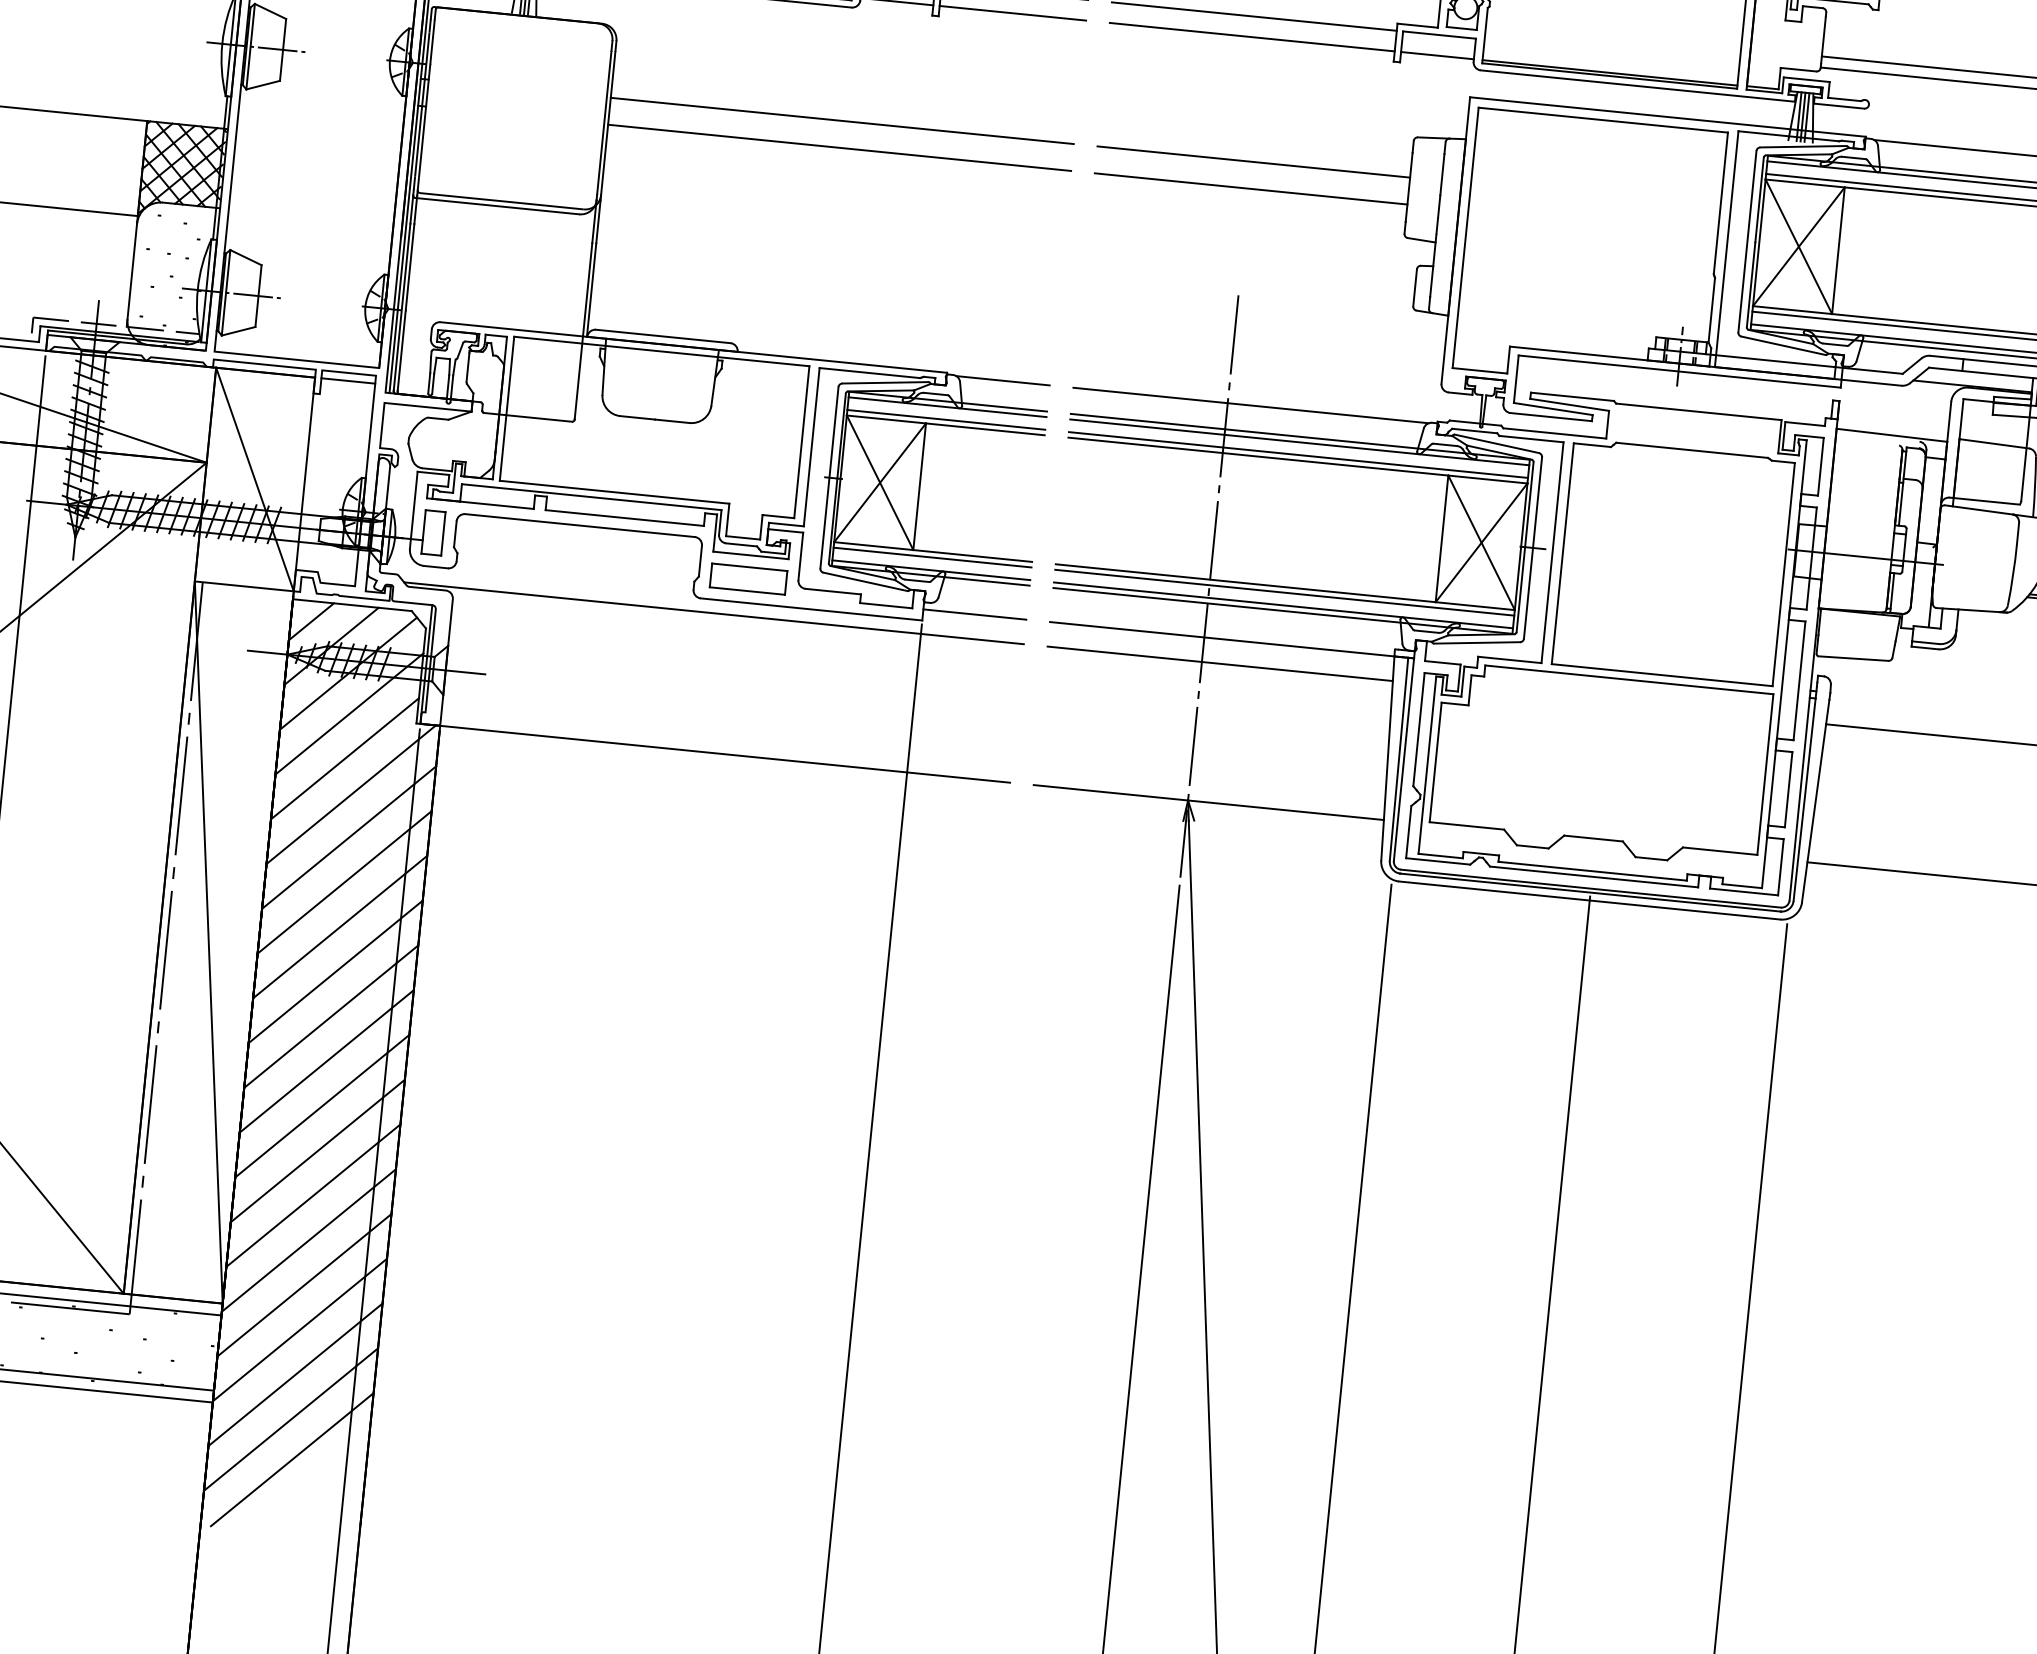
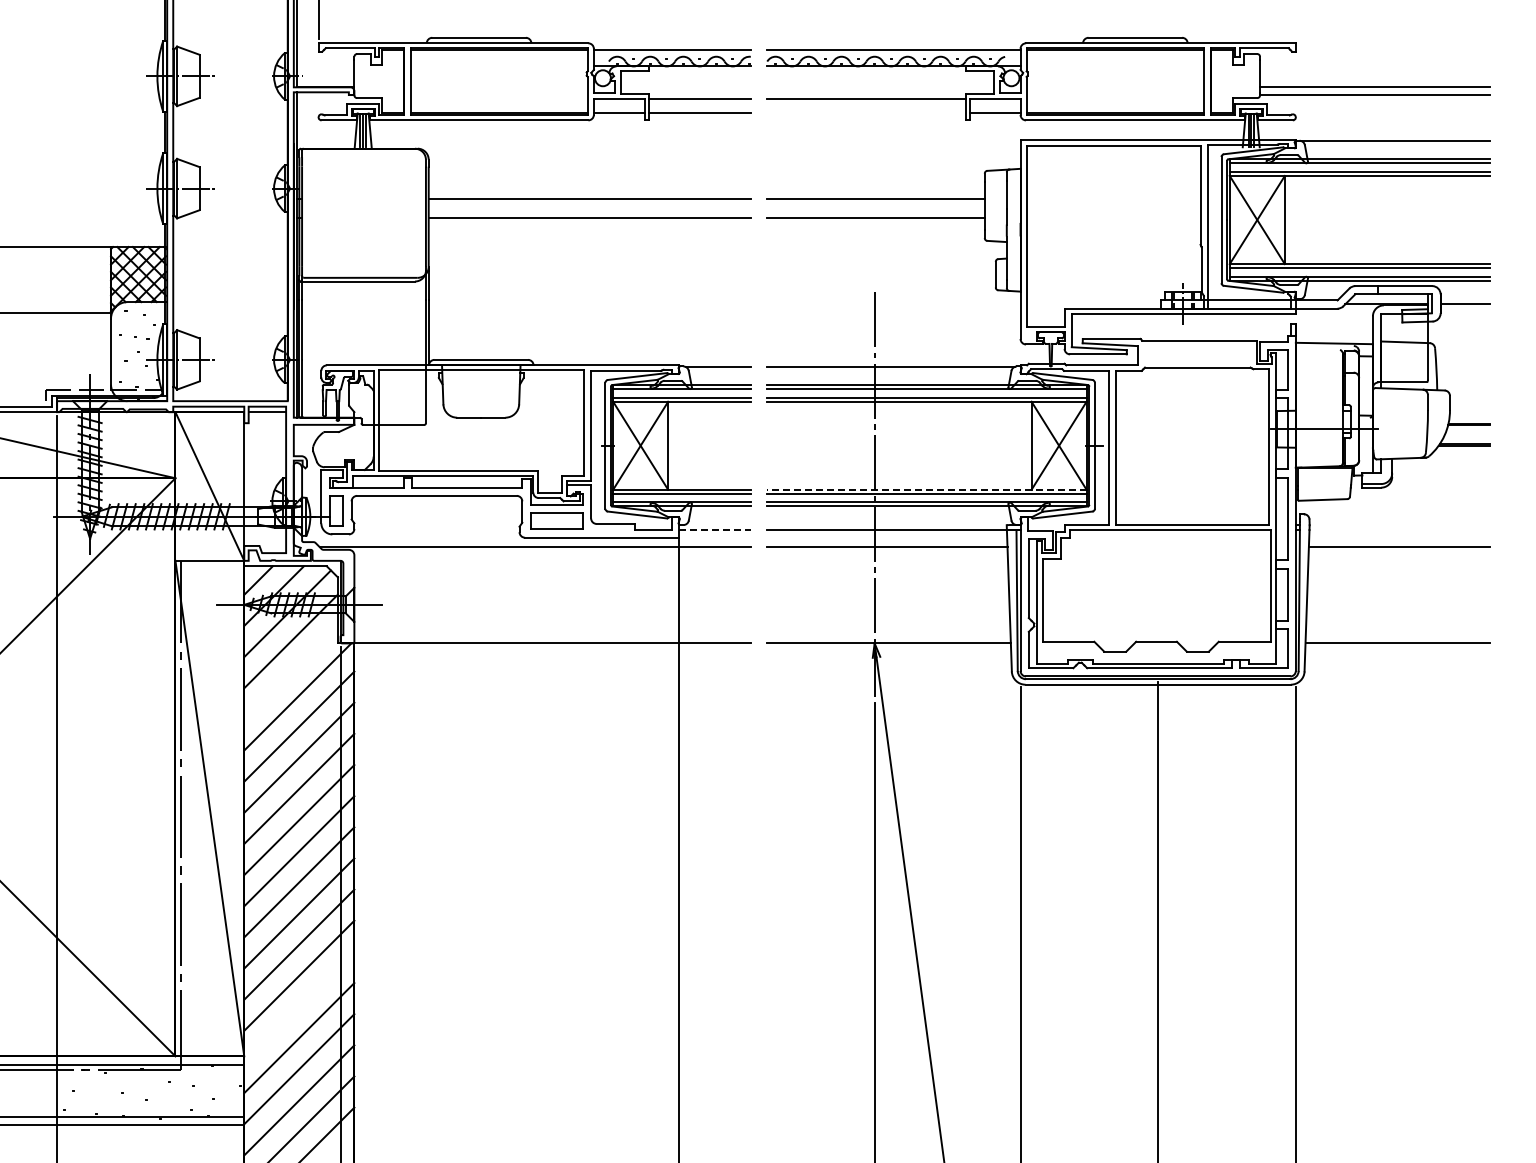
line: (1252, 37) -> (866, 113), removed
line: (1284, 586) -> (926, 489), solid -> dashed
line: (975, 615) -> (715, 530), solid -> dashed
line: (344, 758) -> (290, 672), removed
line: (309, 1239) -> (299, 1006), removed

